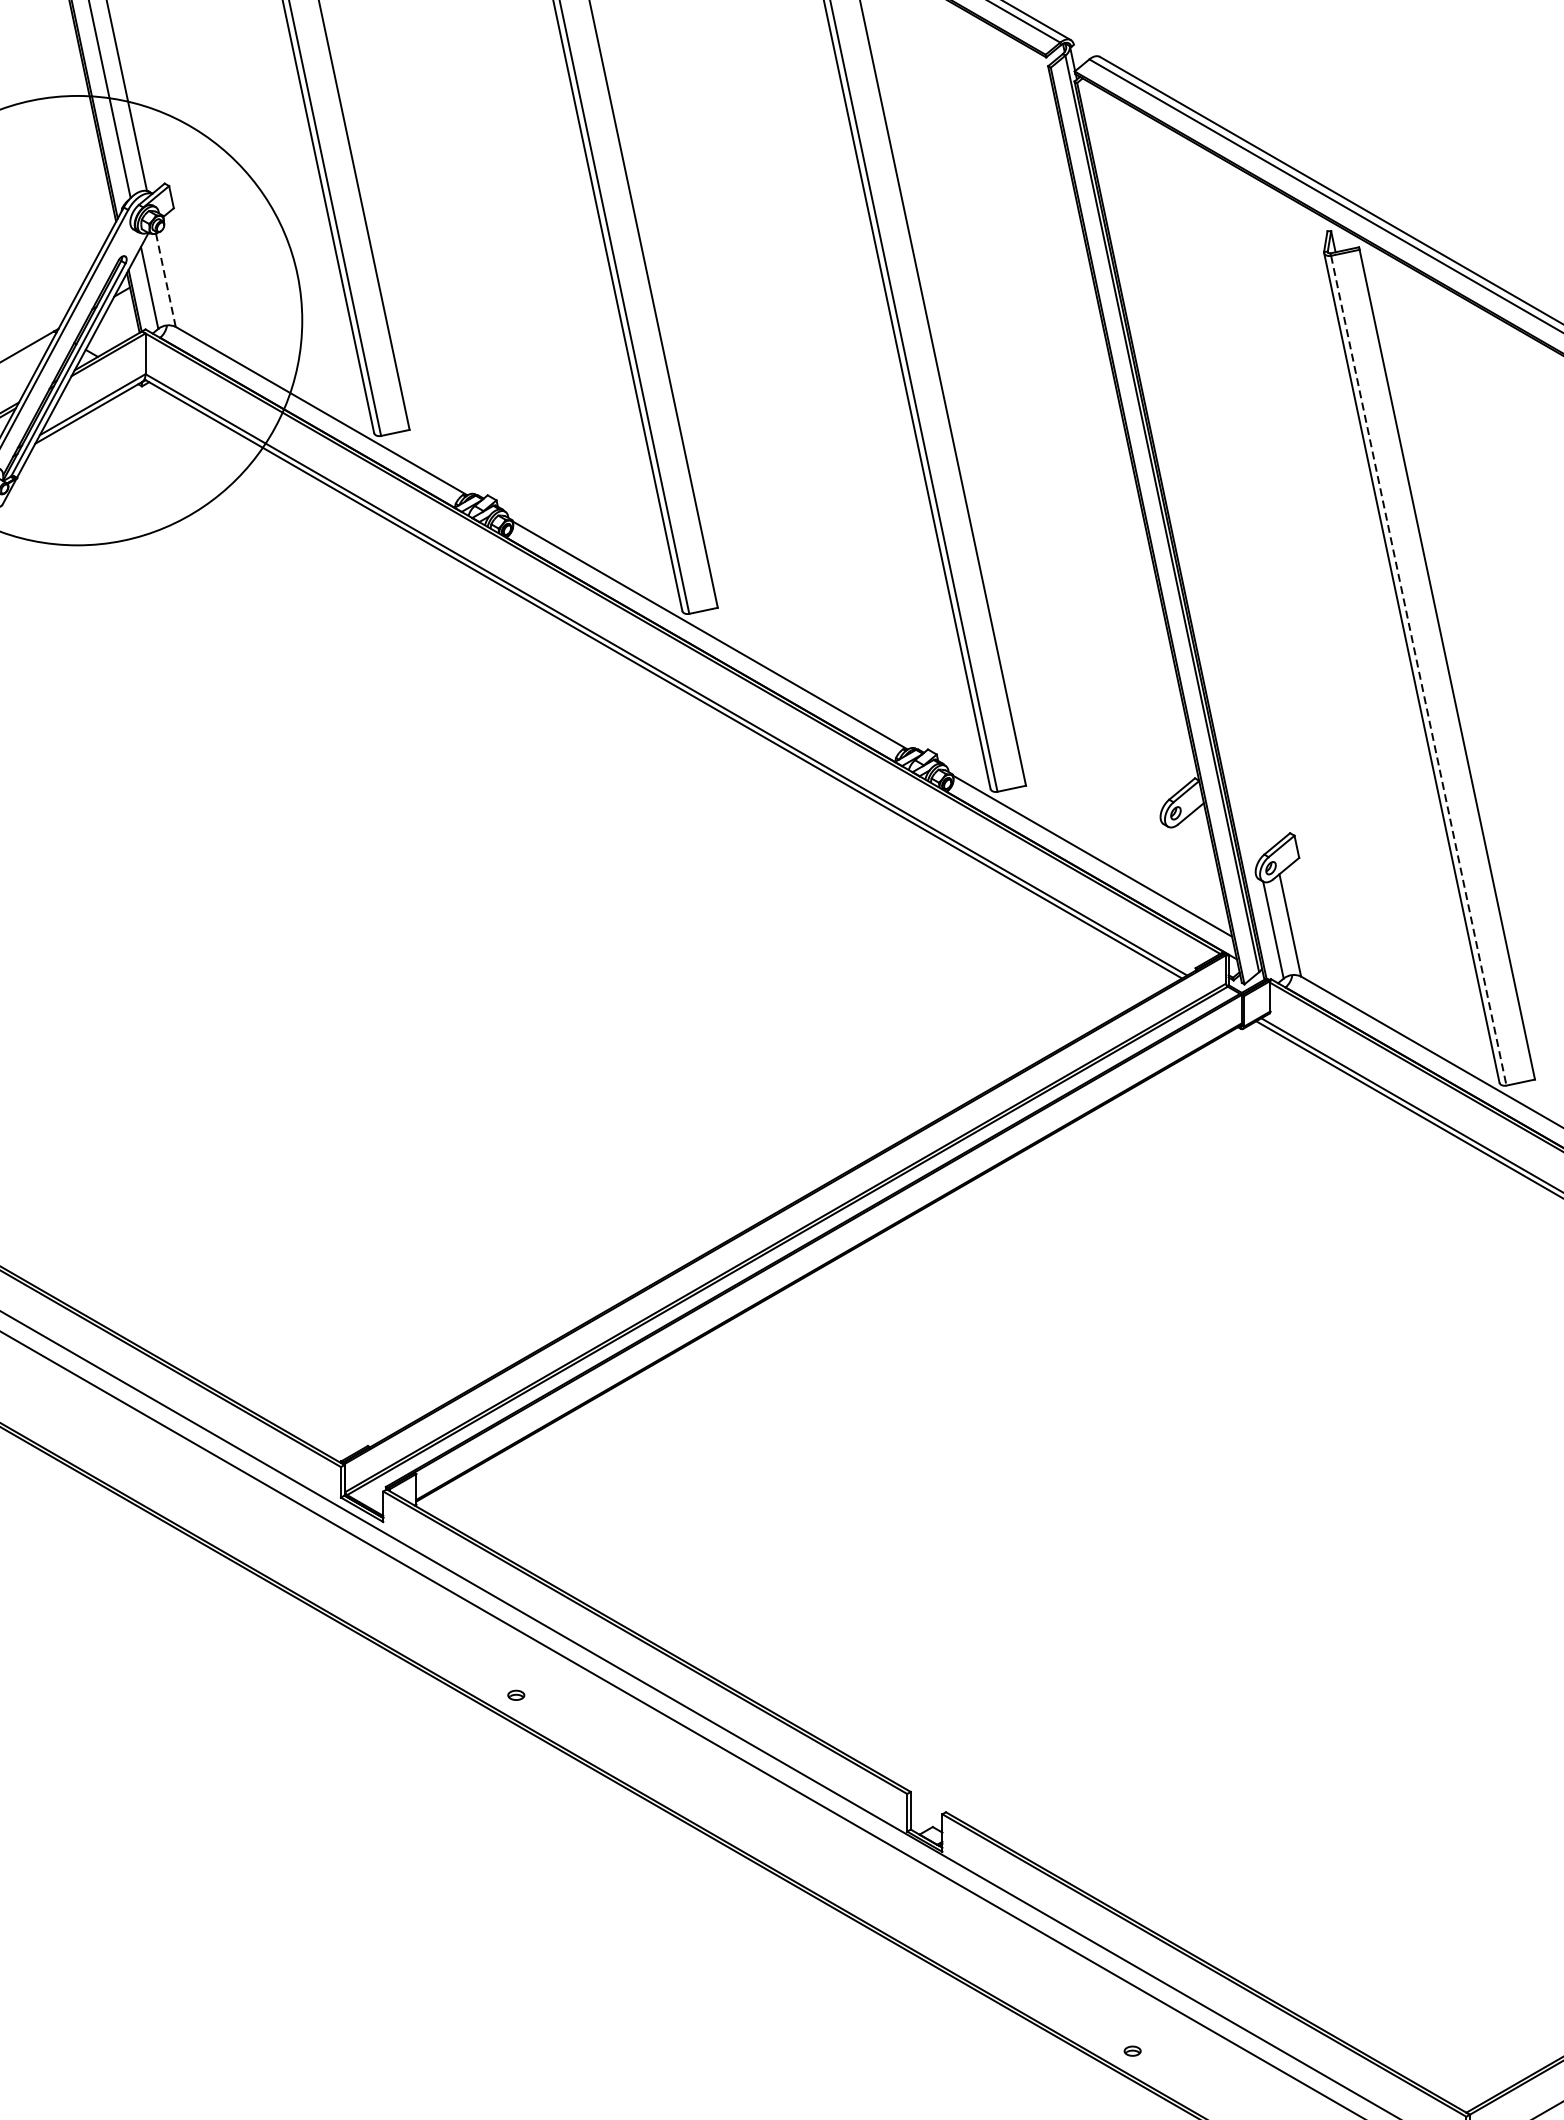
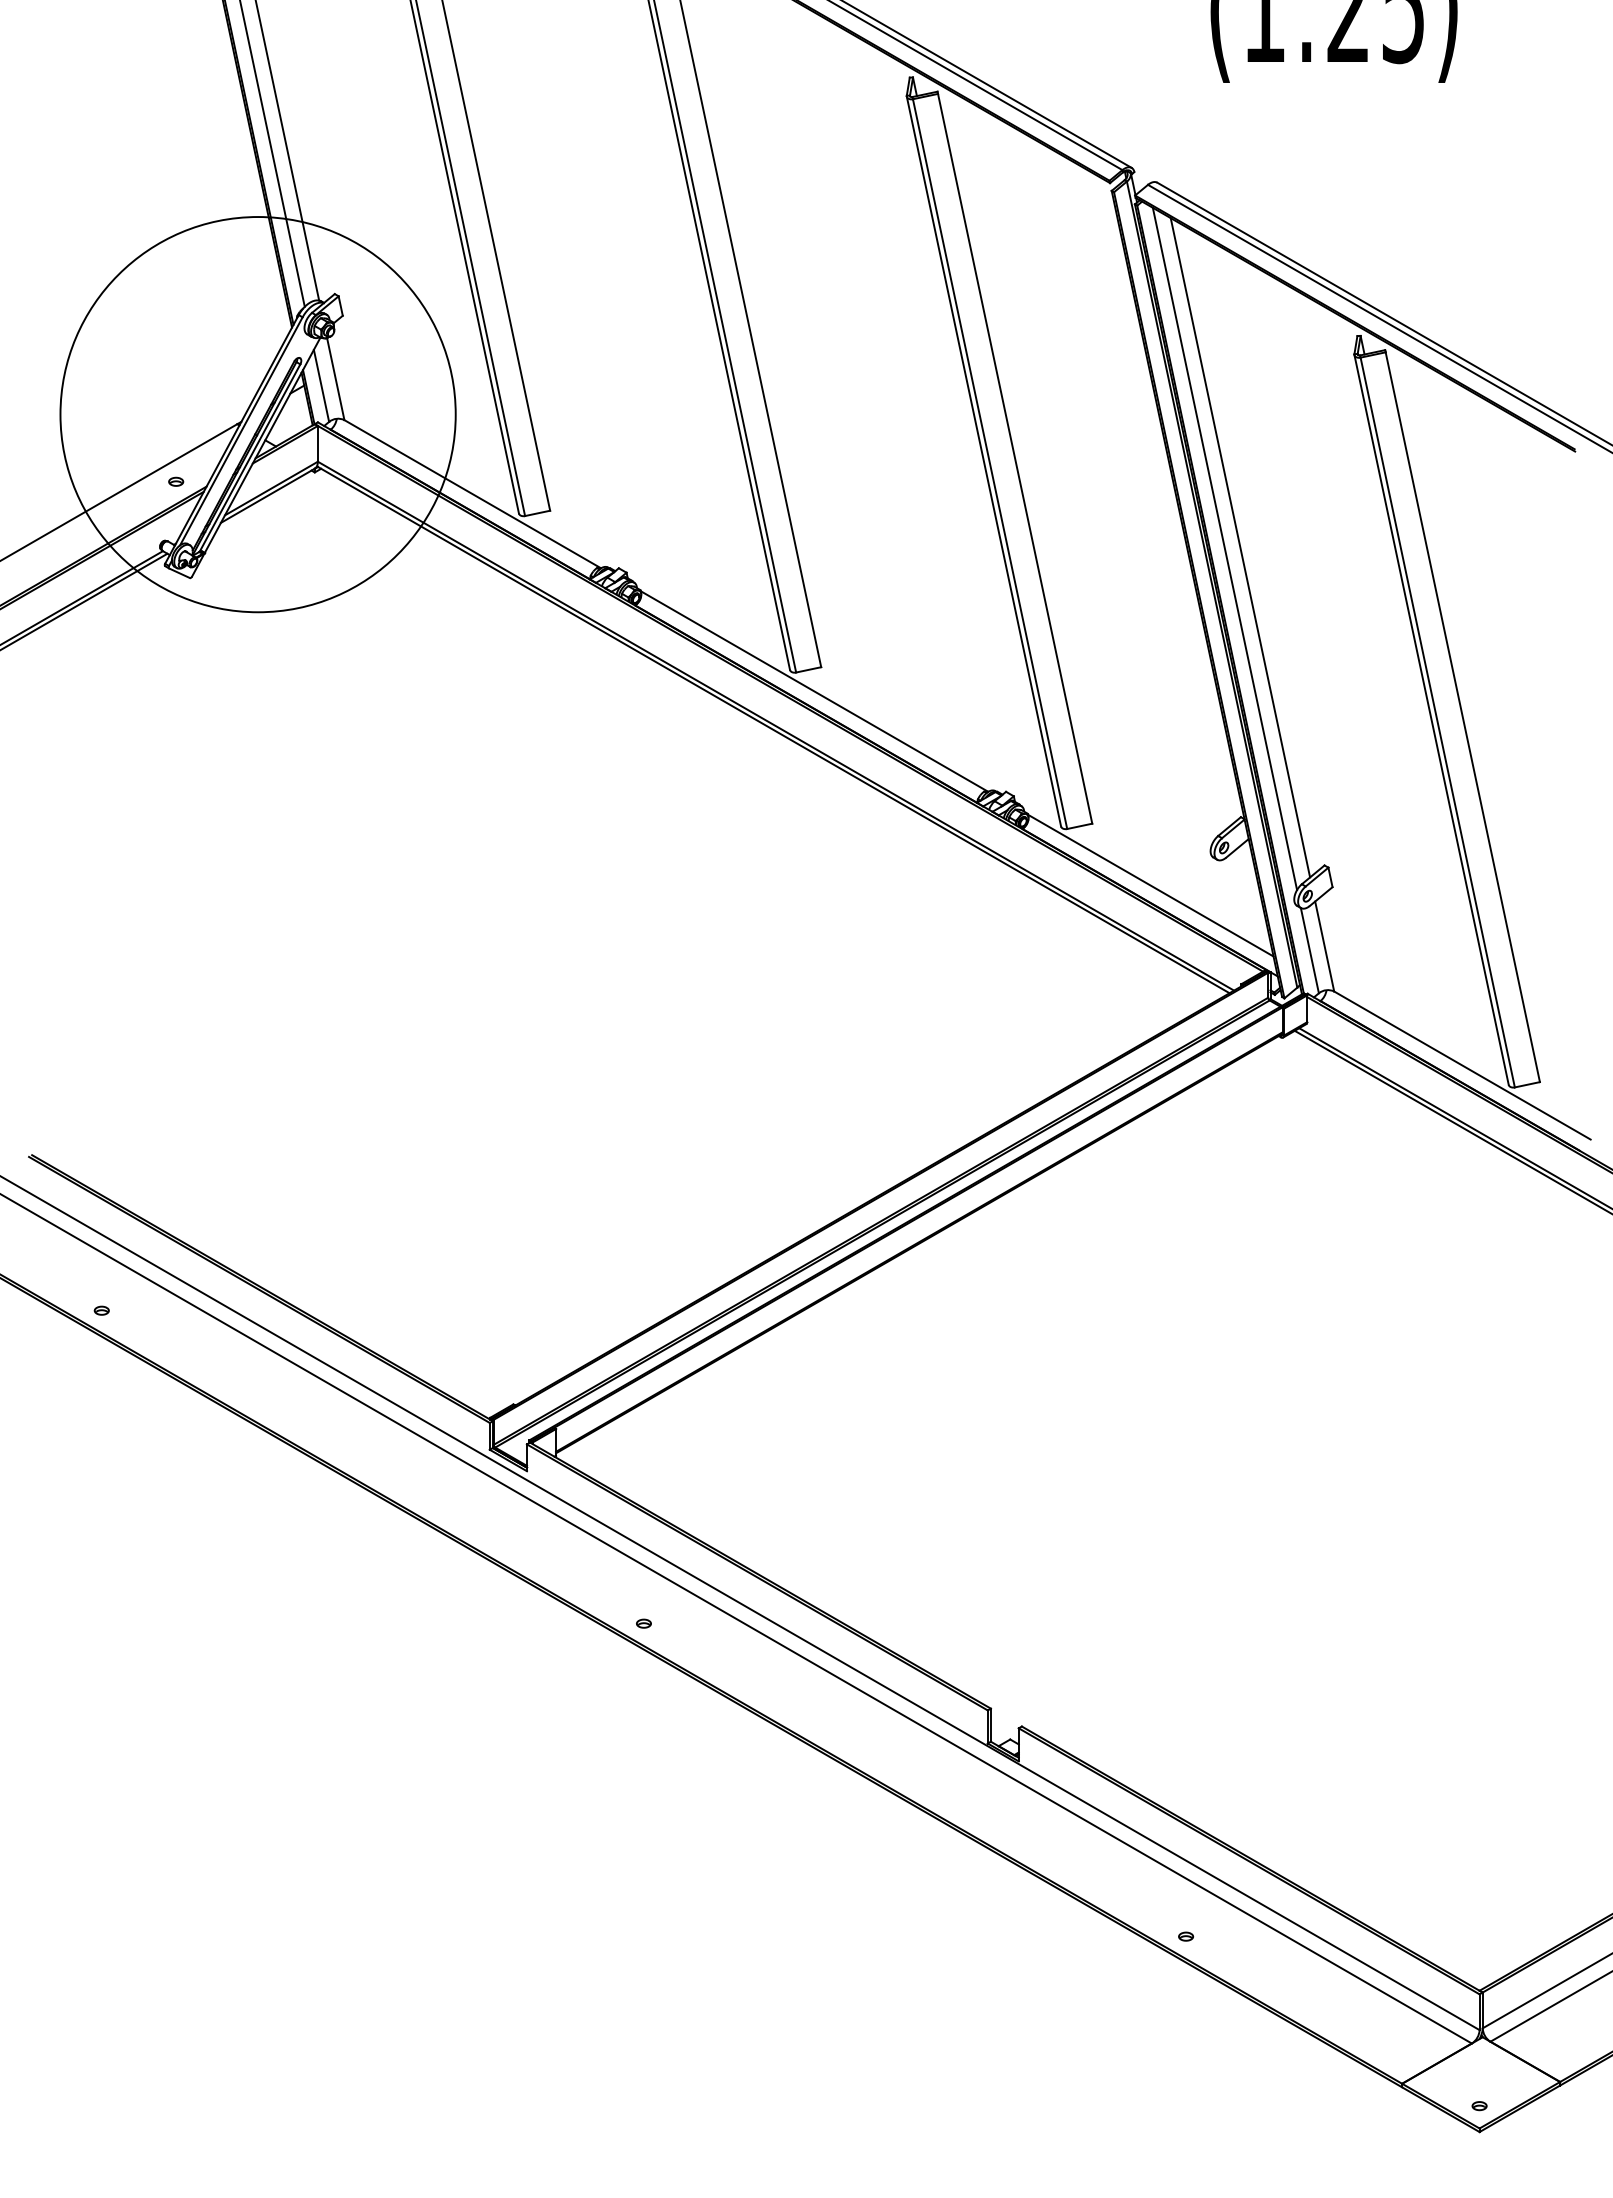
line: (165, 280) -> (335, 379), dashed -> solid
line: (1194, 471) -> (1240, 547), added
line: (1176, 472) -> (1224, 548), added
line: (1418, 670) -> (1437, 722), dashed -> solid

